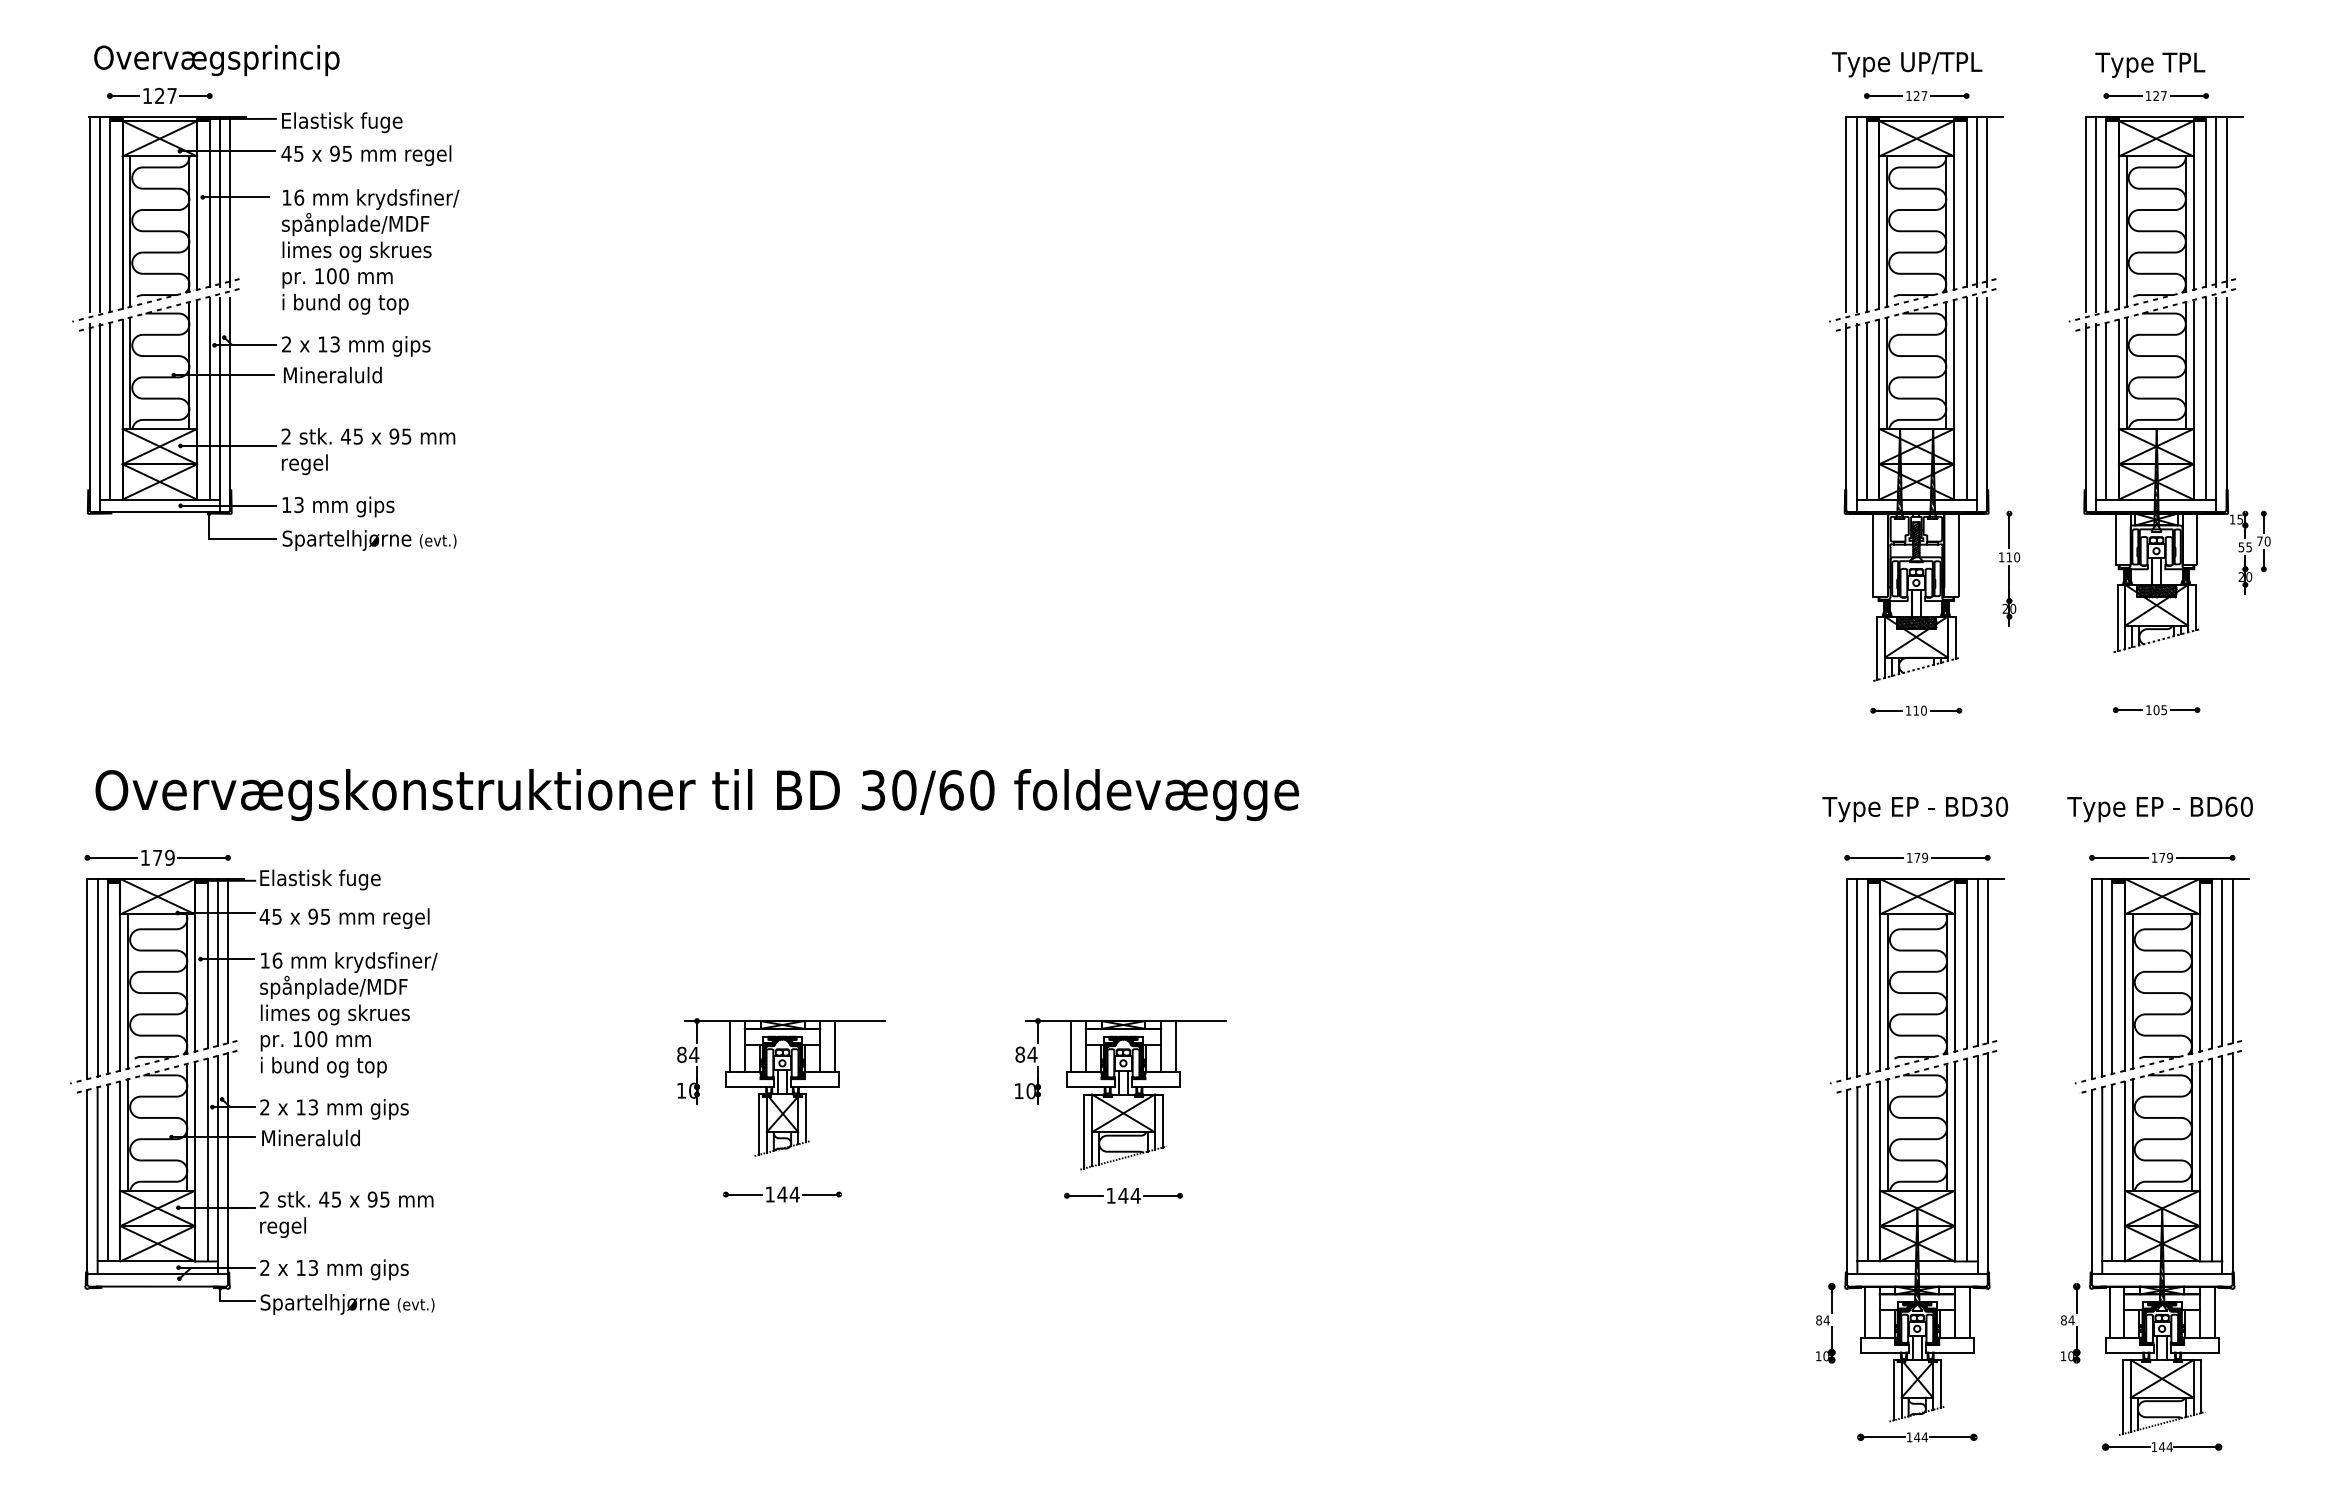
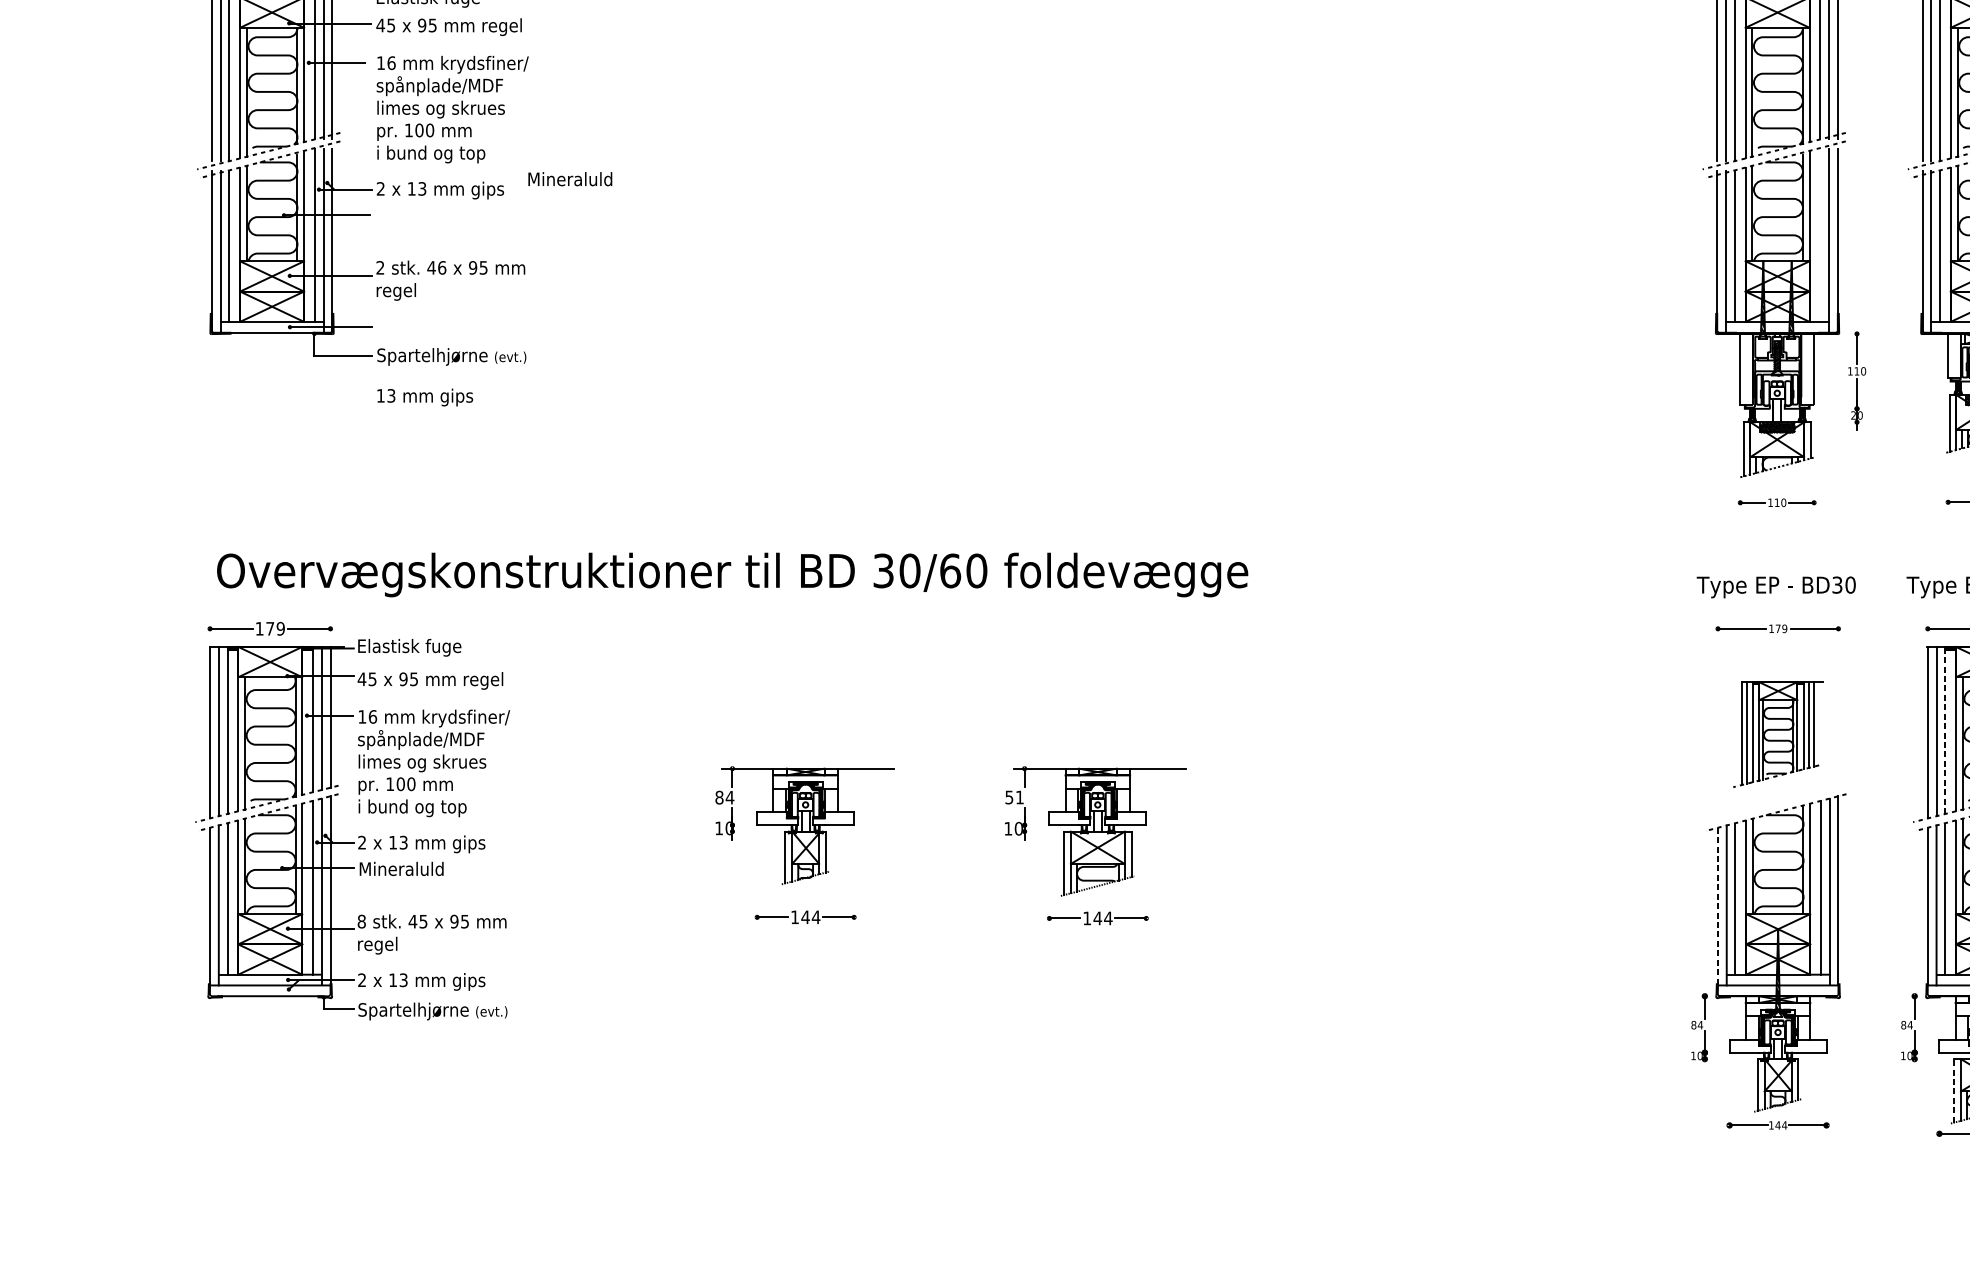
text: (332, 374) -> (570, 178), moved
line: (1966, 398) -> (1820, 235), removed
text: (358, 436) -> (442, 267), 45 -> 46
text: (338, 506) -> (425, 397), moved
line: (2112, 978) -> (1945, 732), solid -> dashed
part: (1917, 981) -> (1778, 734), size x0.6
line: (729, 1046) -> (760, 790), removed
line: (835, 1046) -> (851, 790), removed
line: (1070, 1046) -> (1052, 790), removed
line: (1176, 1046) -> (1143, 790), removed
text: (1026, 1054) -> (1014, 797), 84 -> 51
line: (1847, 1181) -> (1718, 906), solid -> dashed
text: (264, 1199) -> (361, 921), 2 -> 8
line: (1864, 1311) -> (1732, 1017), removed
line: (1969, 1311) -> (1822, 1017), removed
line: (2109, 1311) -> (1942, 1017), removed
line: (2122, 1396) -> (1953, 1090), solid -> dashed

